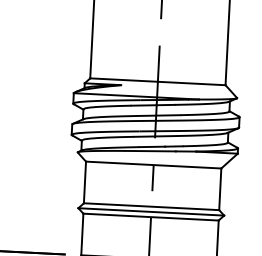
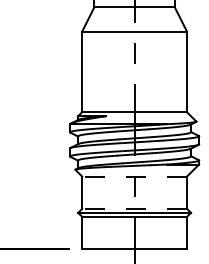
line: (153, 164) -> (134, 176), solid -> dashed
line: (151, 206) -> (134, 208), solid -> dashed

